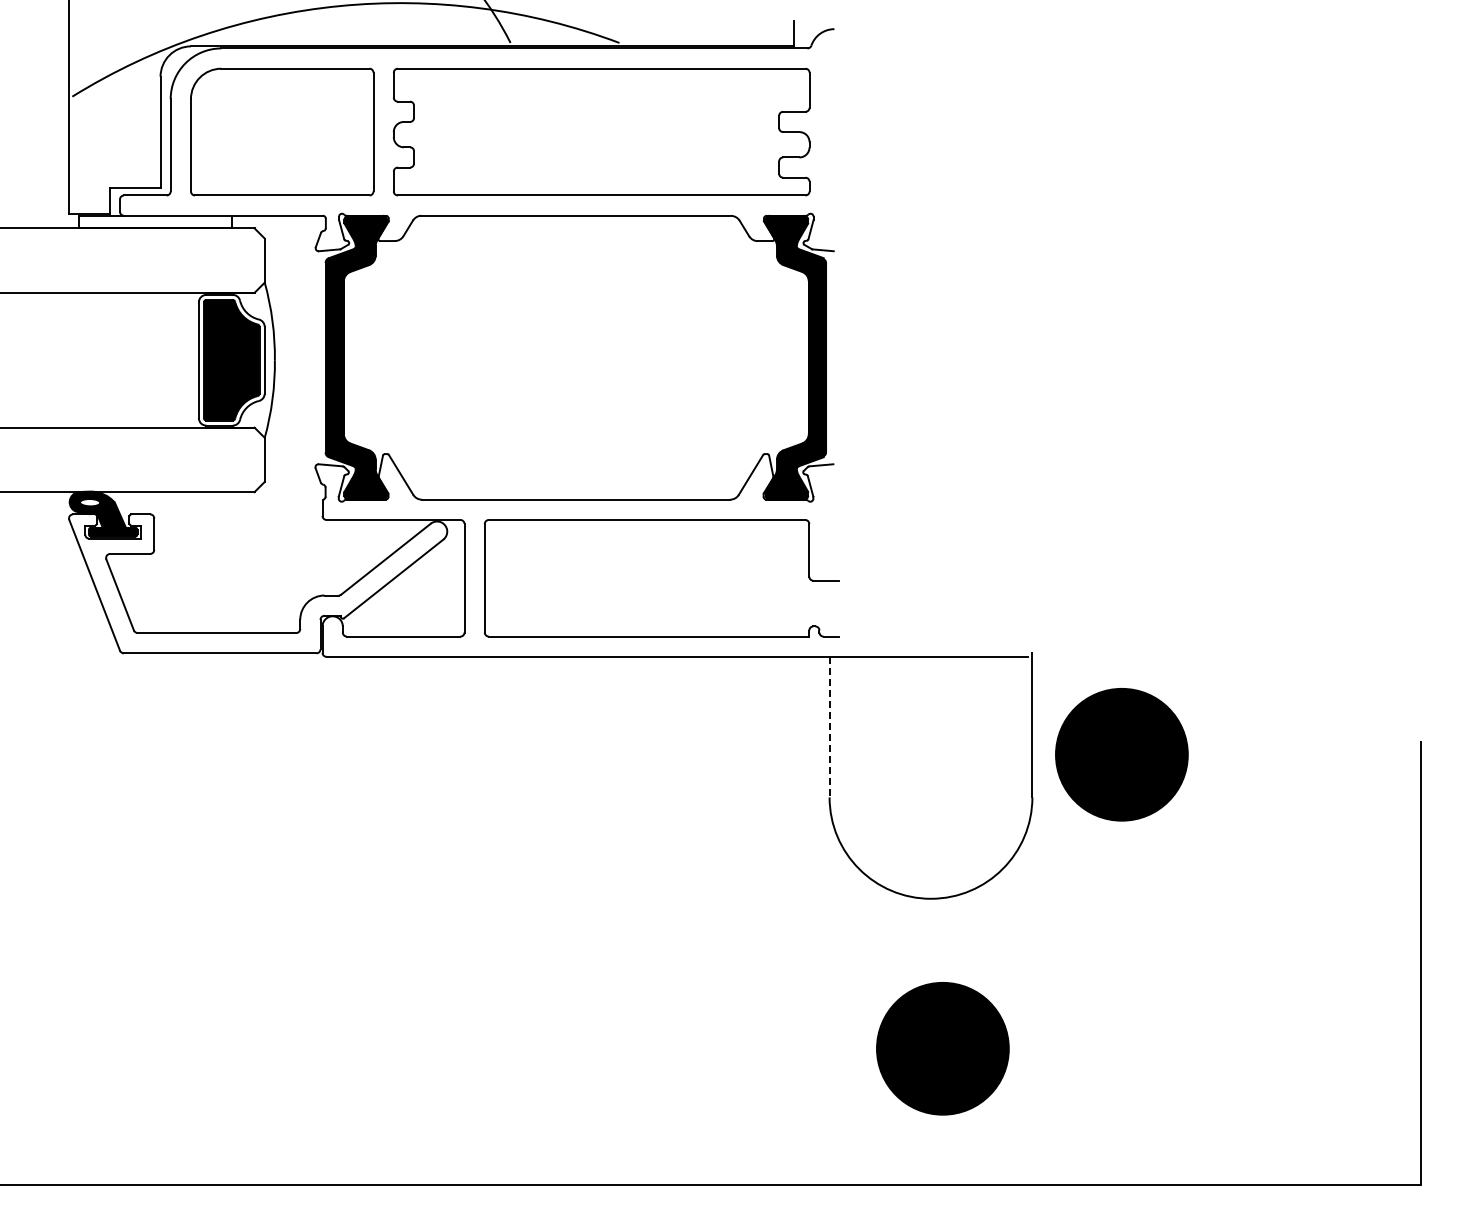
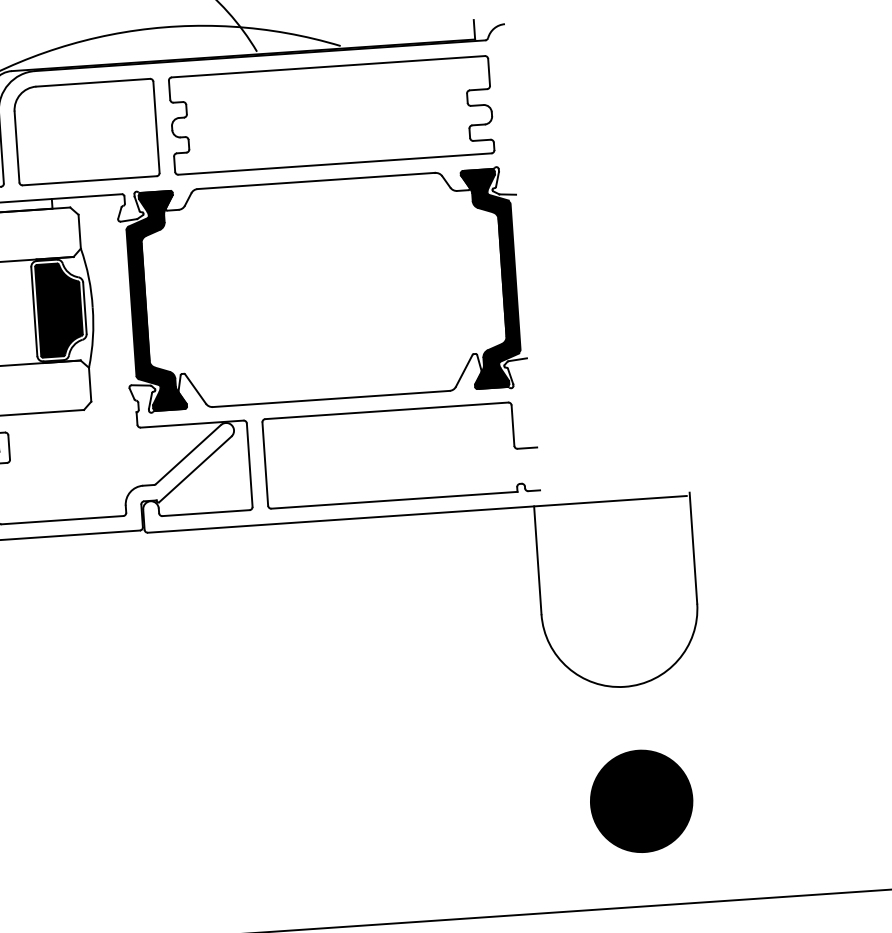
line: (829, 727) -> (537, 560), dashed -> solid
part: (1121, 754) -> (763, 566), removed

